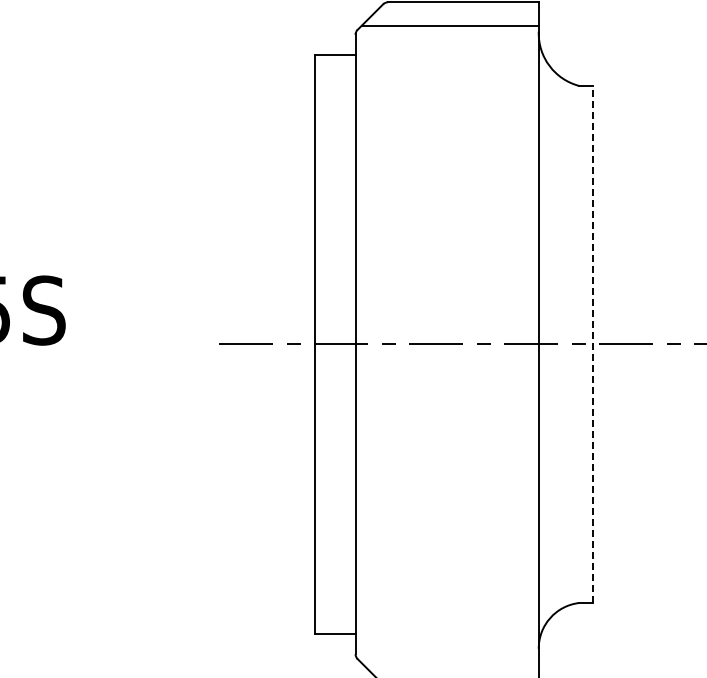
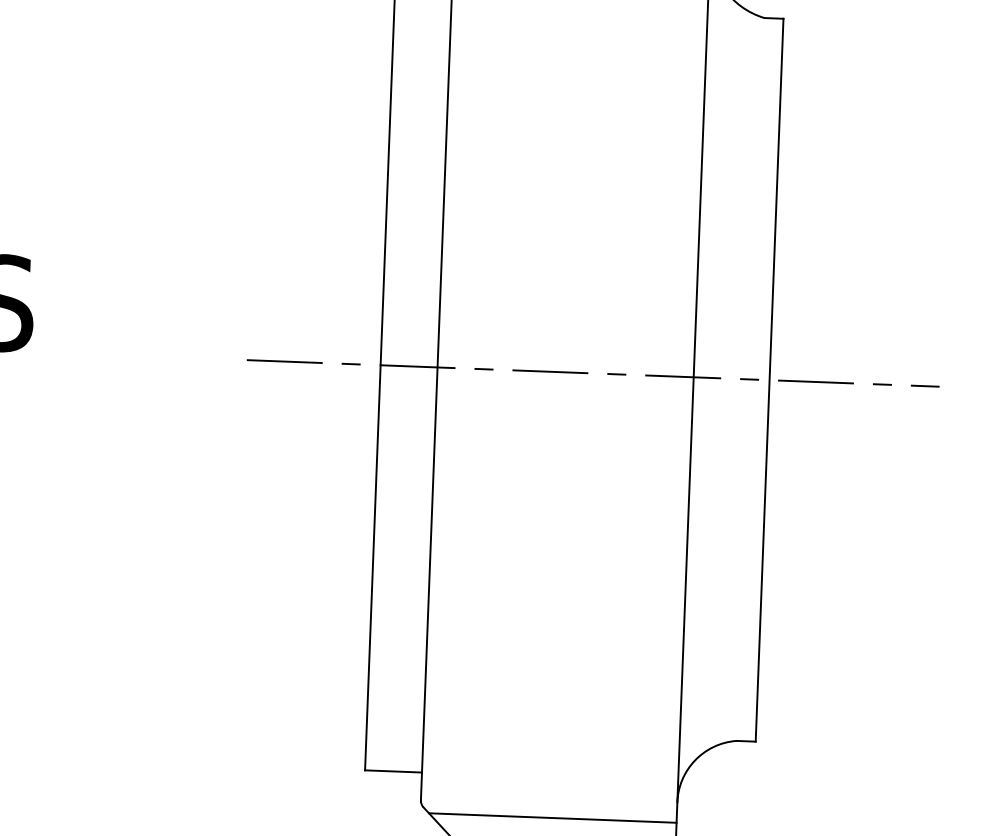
line: (593, 344) -> (770, 380), dashed -> solid
line: (449, 663) -> (551, 818), added

